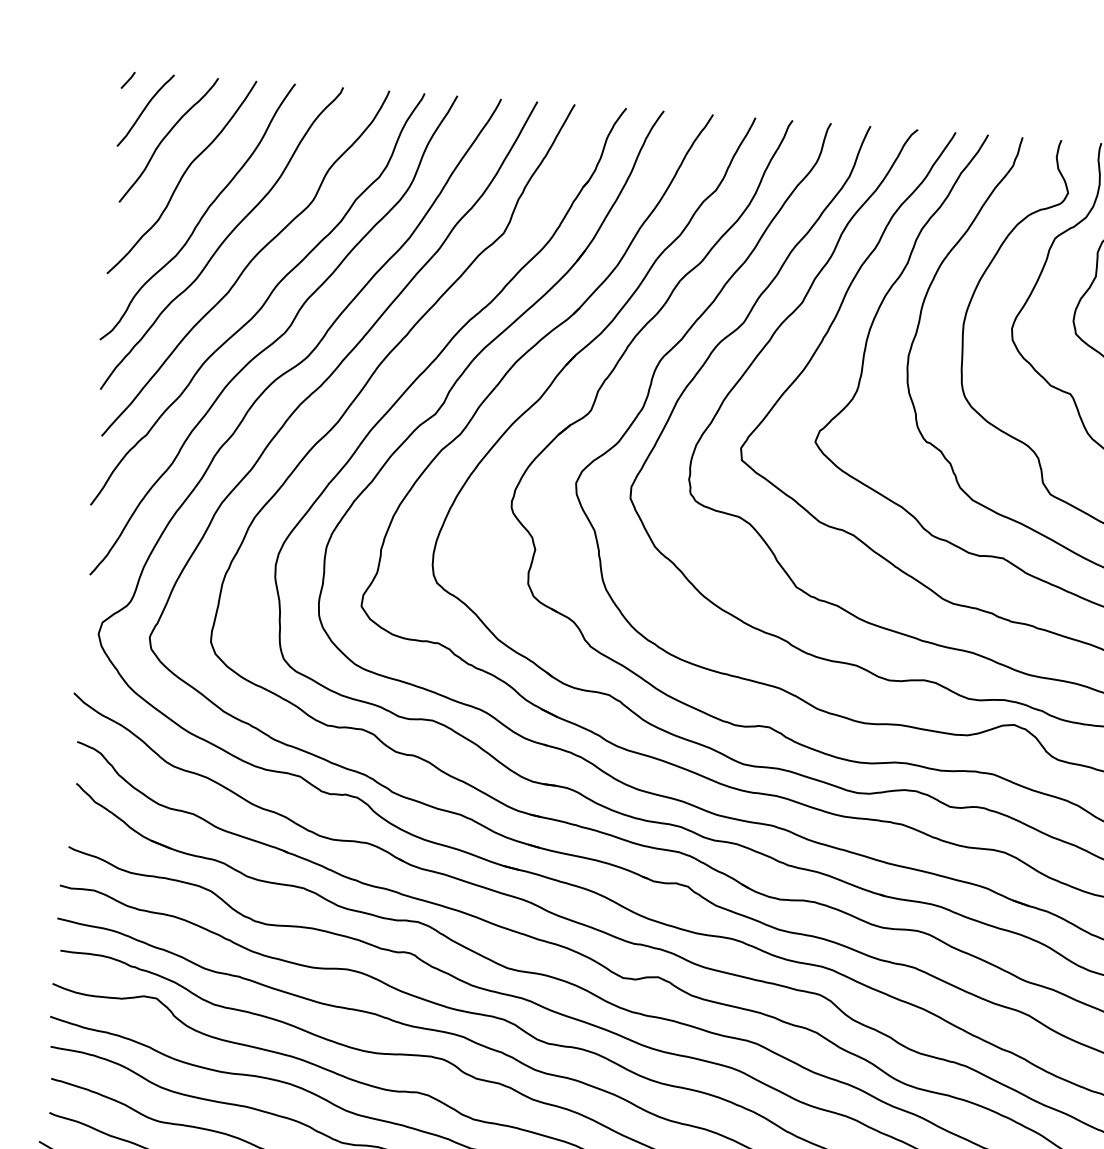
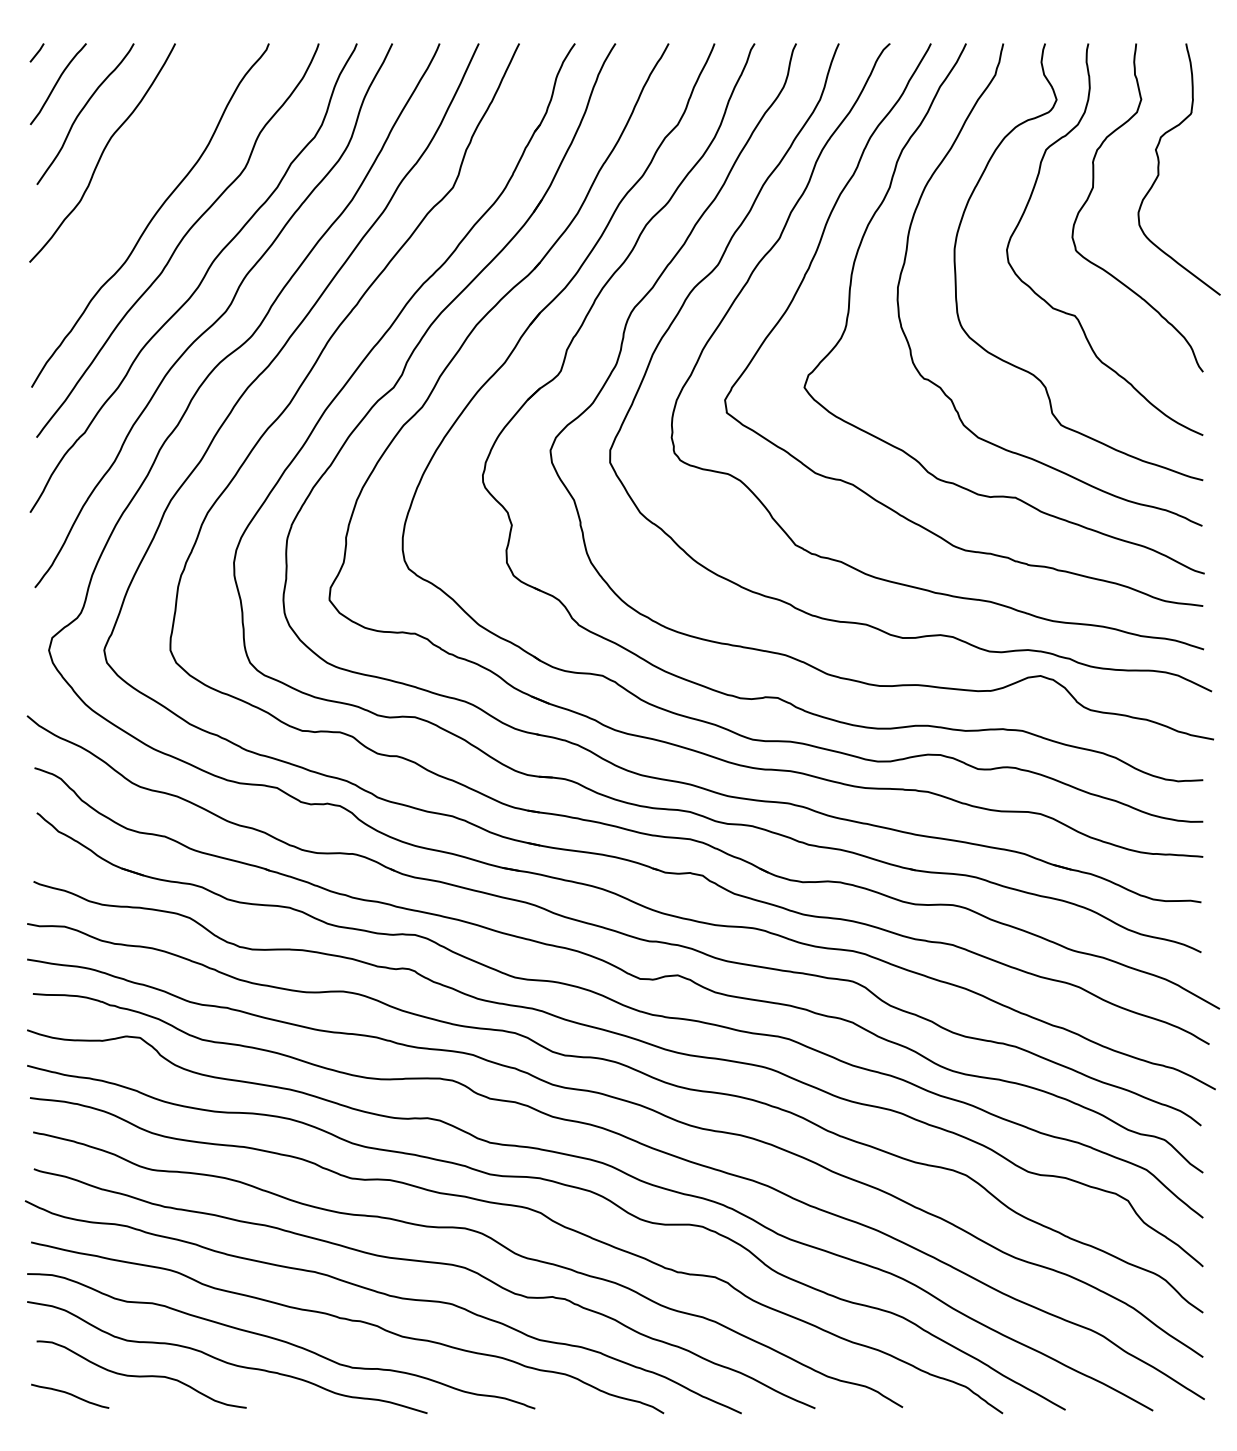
curve: (201, 216) -> (126, 193), removed

